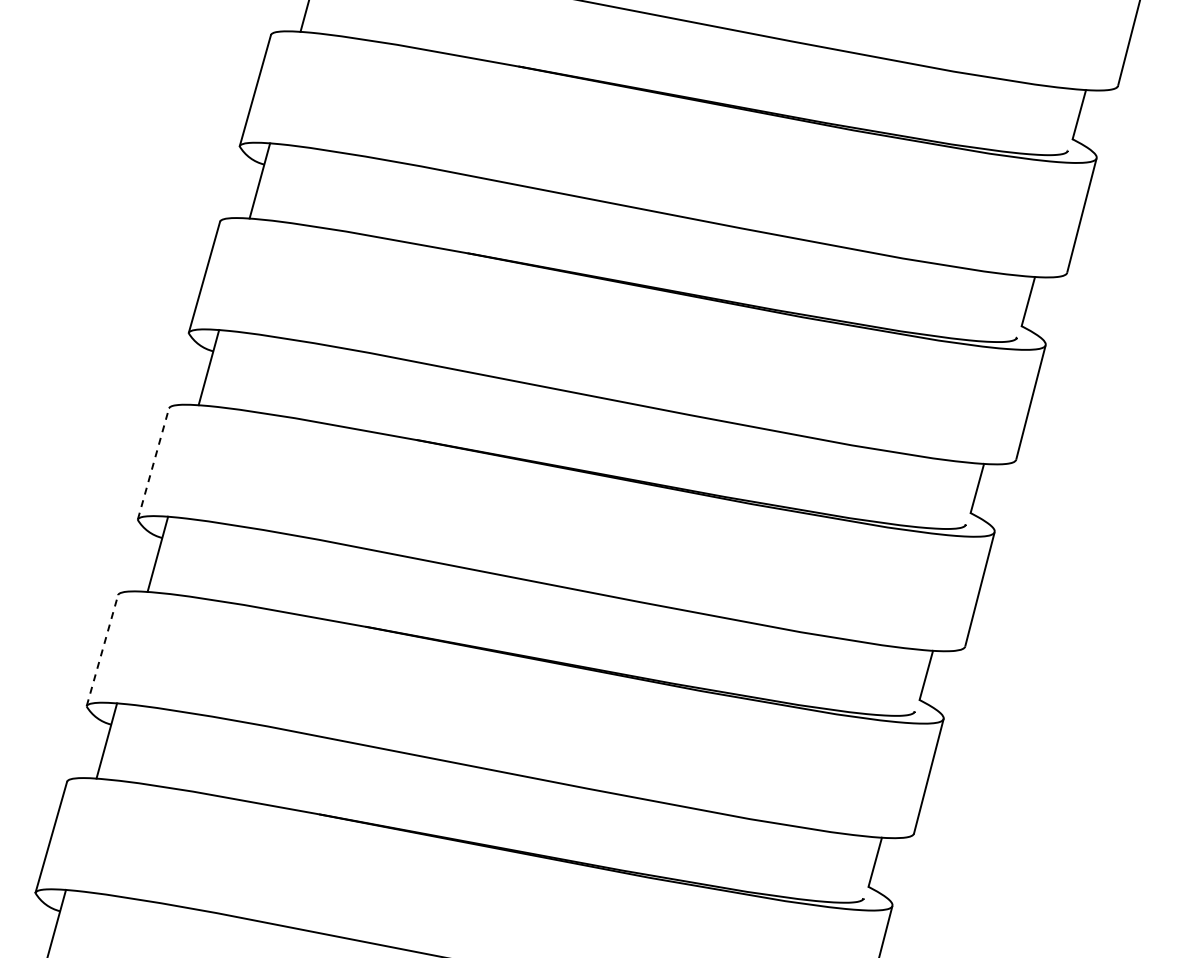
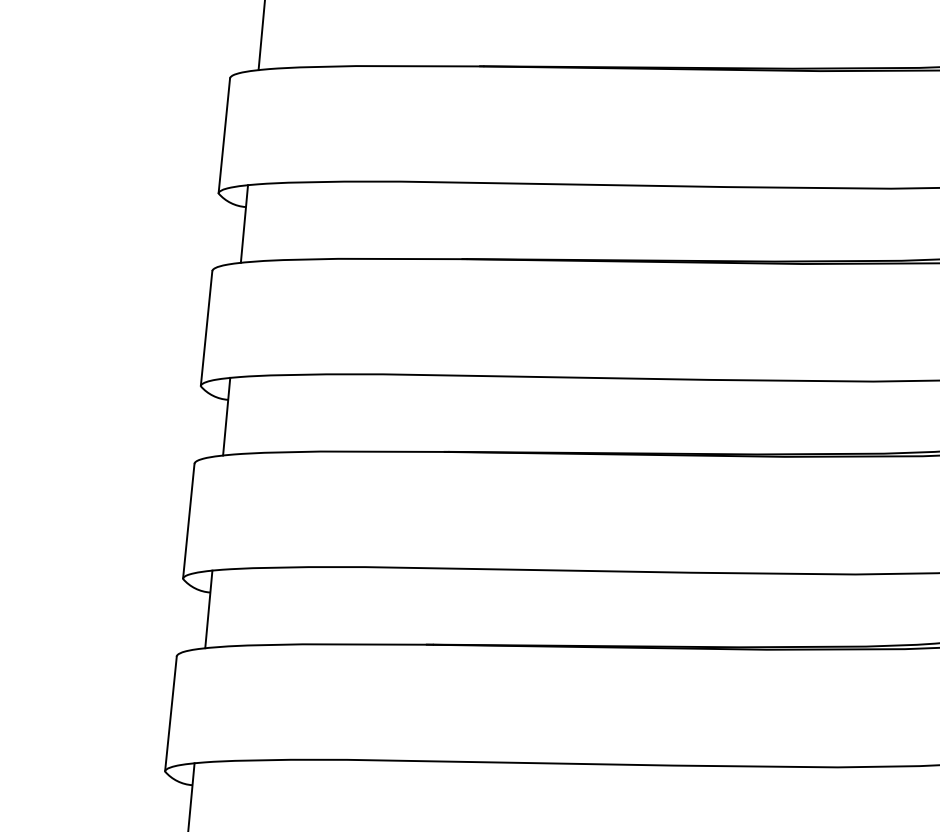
line: (153, 463) -> (188, 520), dashed -> solid
line: (102, 650) -> (170, 713), dashed -> solid

